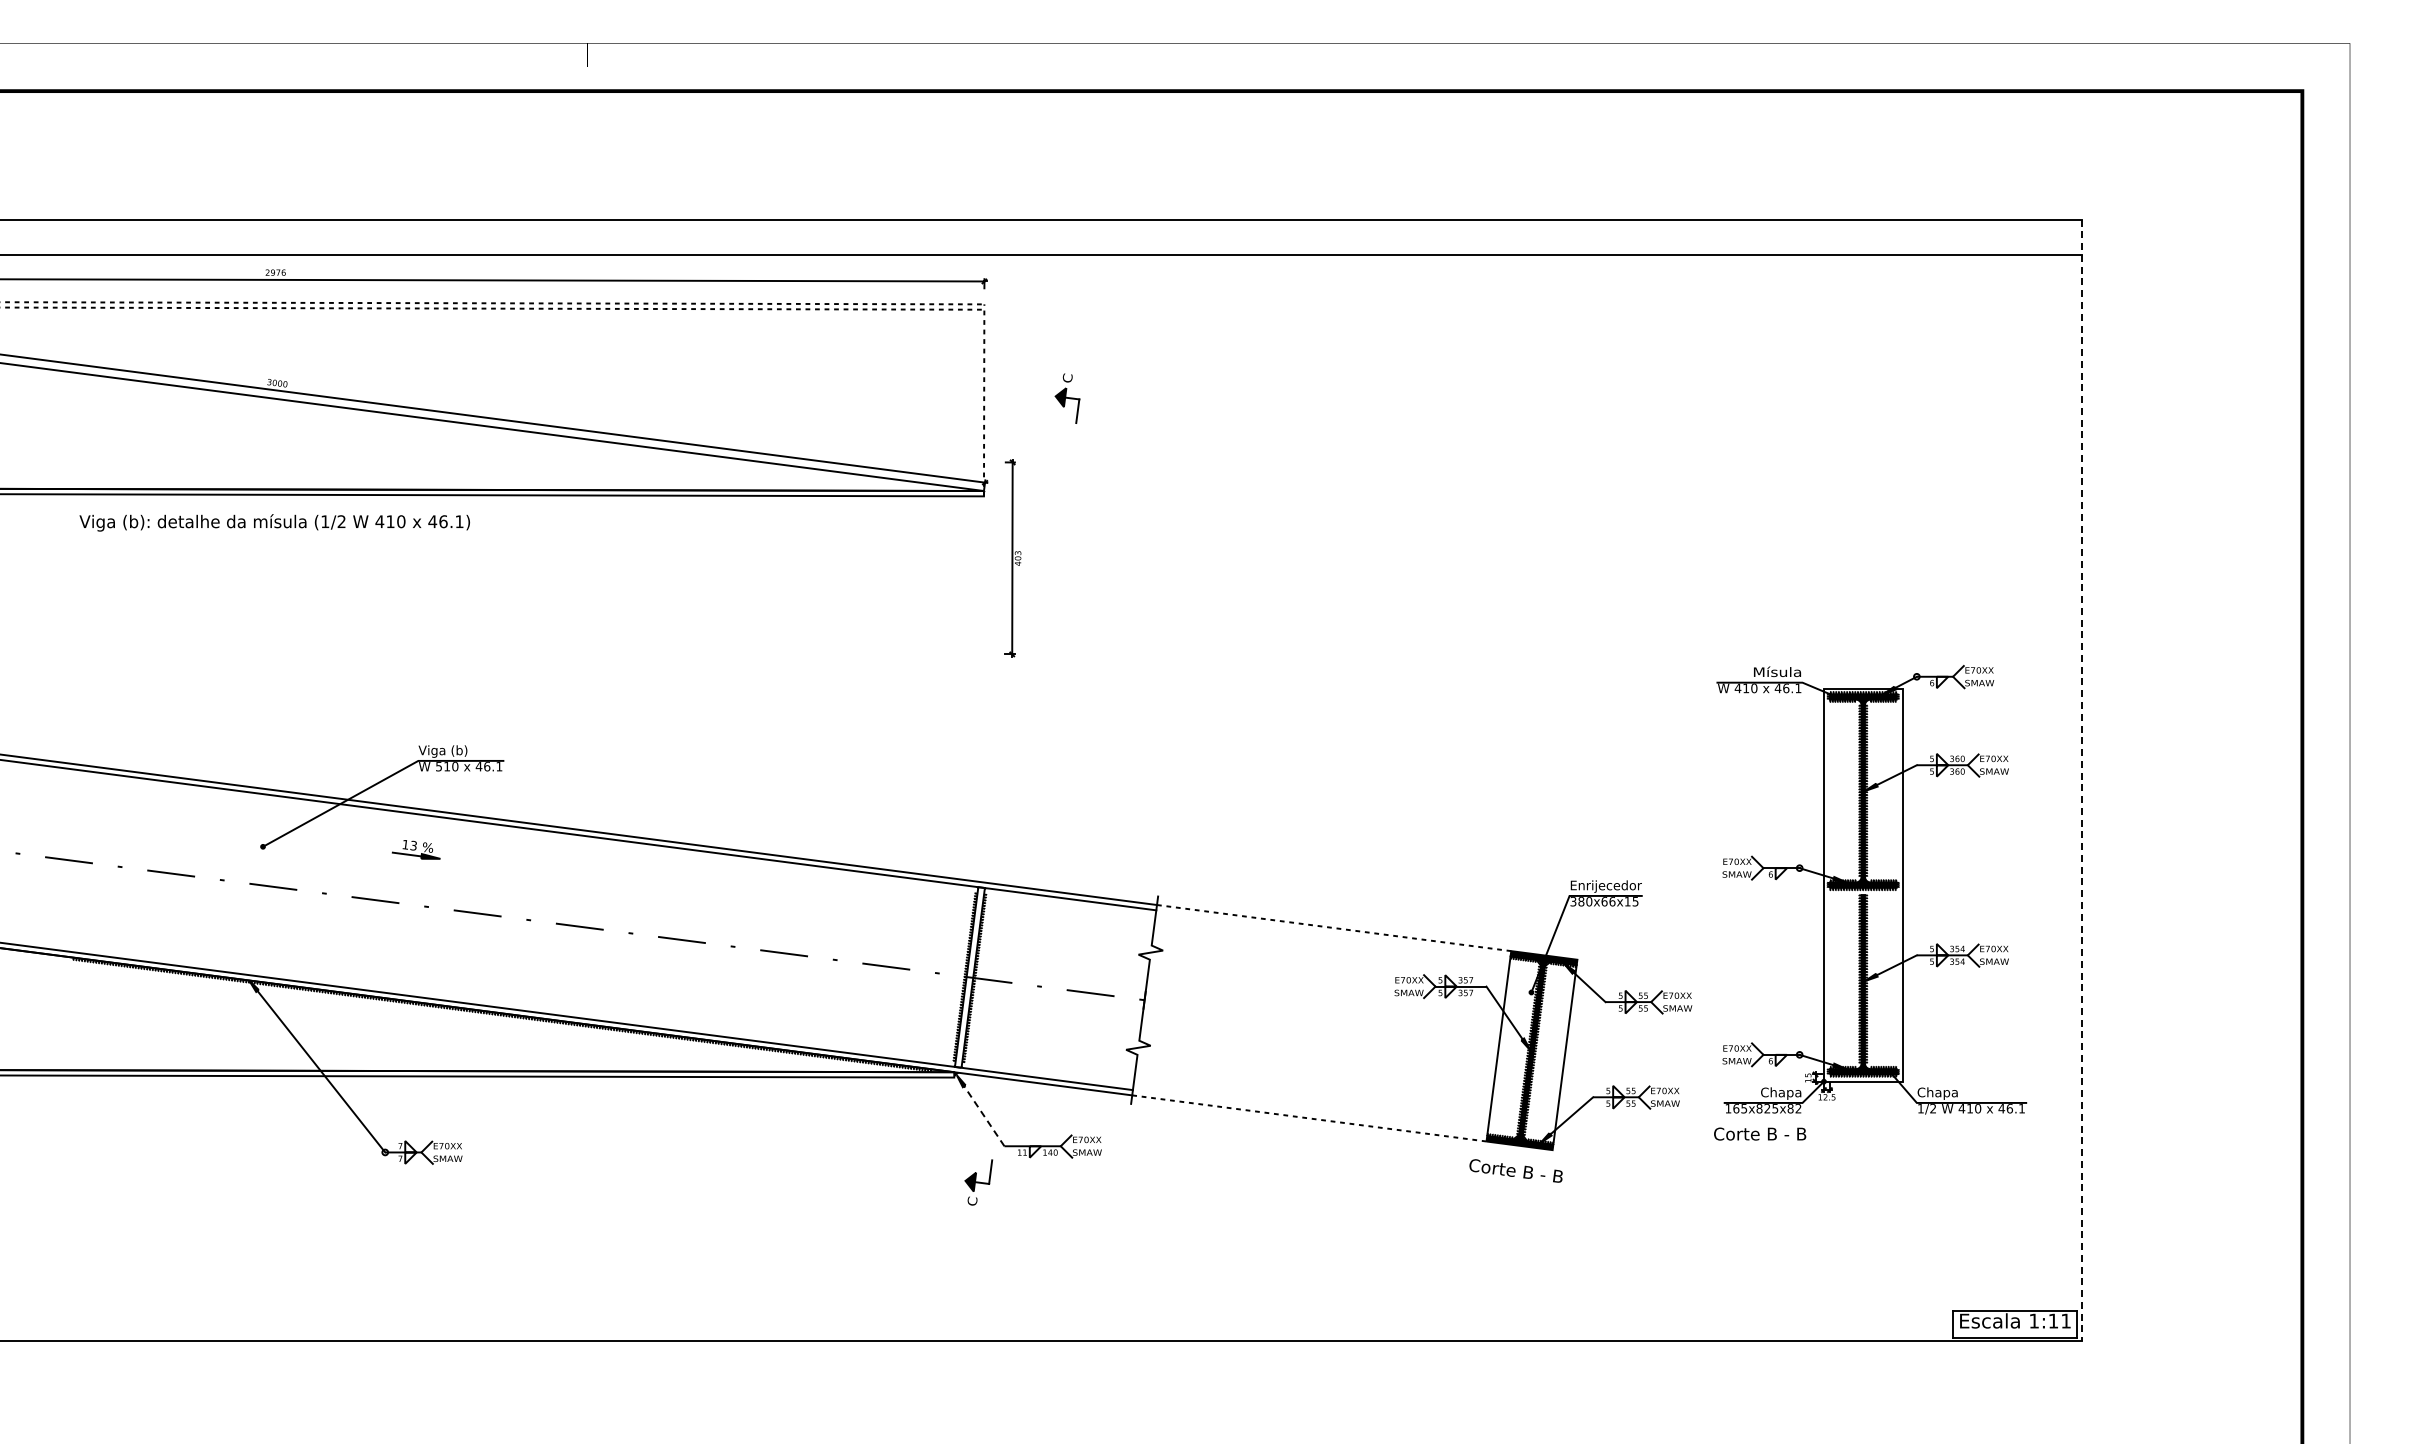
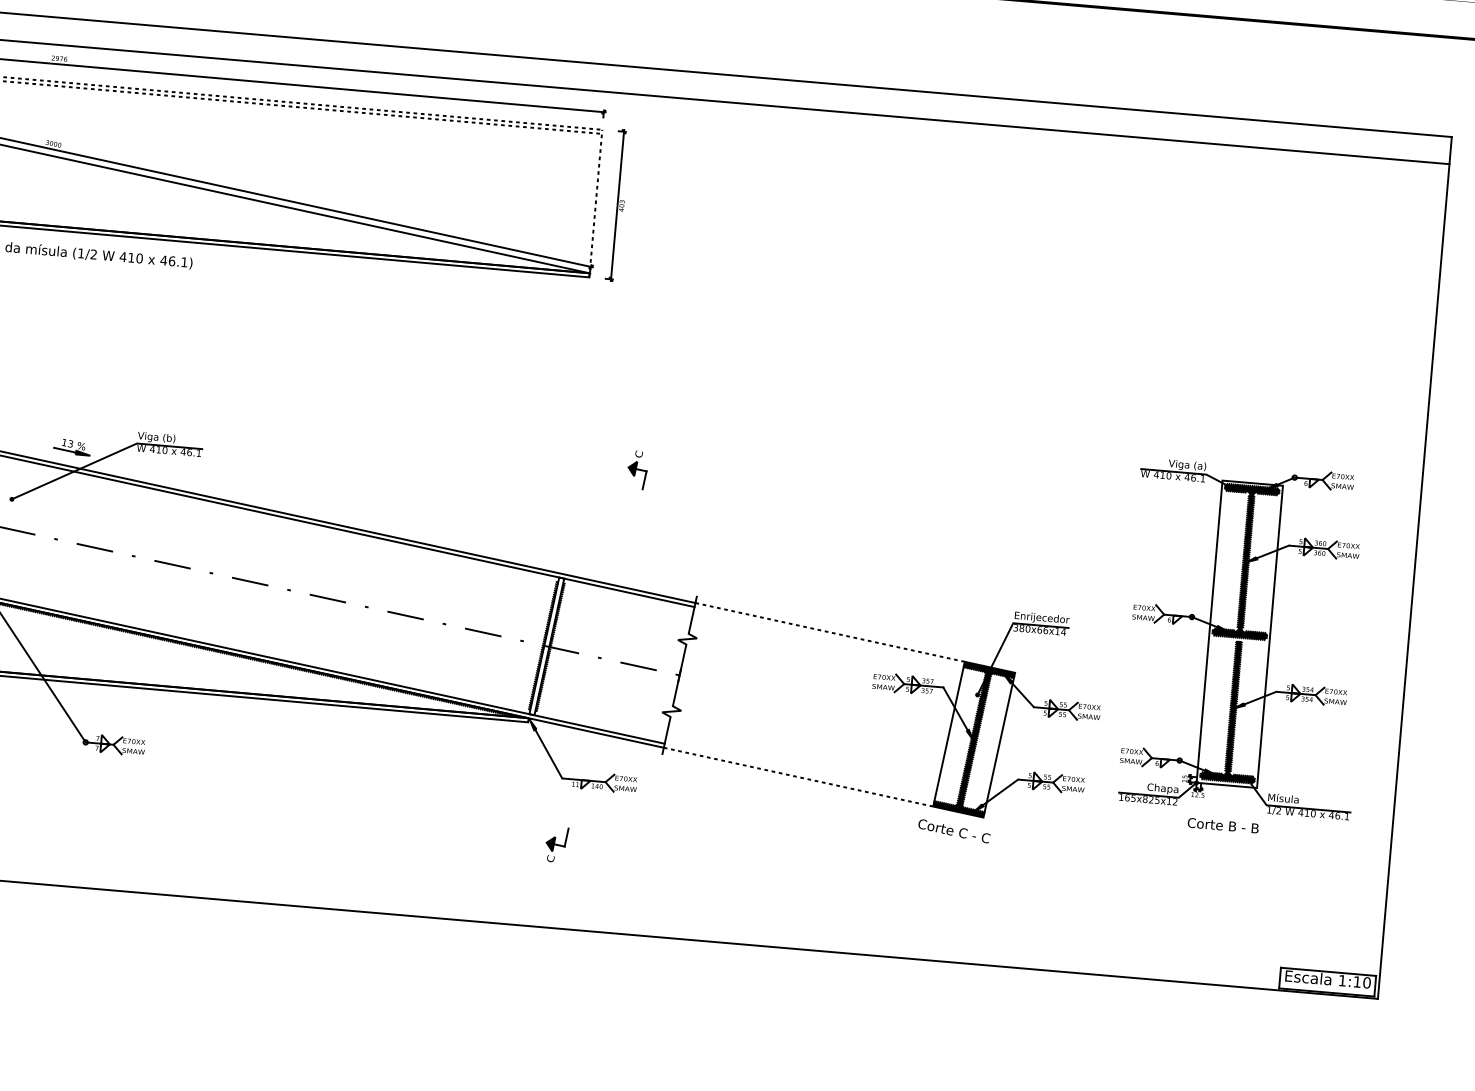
part: (1067, 398) -> (637, 469), moved
part: (1012, 558) -> (617, 205), moved
text: (1776, 672) -> (1187, 465), Mísula -> Viga (a)
text: (438, 766) -> (152, 449), 510 -> 410
line: (2081, 780) -> (1414, 568), dashed -> solid
part: (416, 849) -> (72, 446), moved
text: (1635, 901) -> (1063, 631), 380x66x15 -> 380x66x14
text: (1933, 1092) -> (1280, 798), Chapa -> Mísula
text: (1790, 1108) -> (1169, 801), 165x825x82 -> 165x825x12
line: (984, 1115) -> (548, 753), dashed -> solid
text: (1760, 1133) -> (1223, 825), moved
text: (1525, 1173) -> (961, 833), Corte B - B -> Corte C - C
part: (978, 1182) -> (556, 844), moved
text: (2066, 1320) -> (1367, 982), 1:11 -> 1:10

